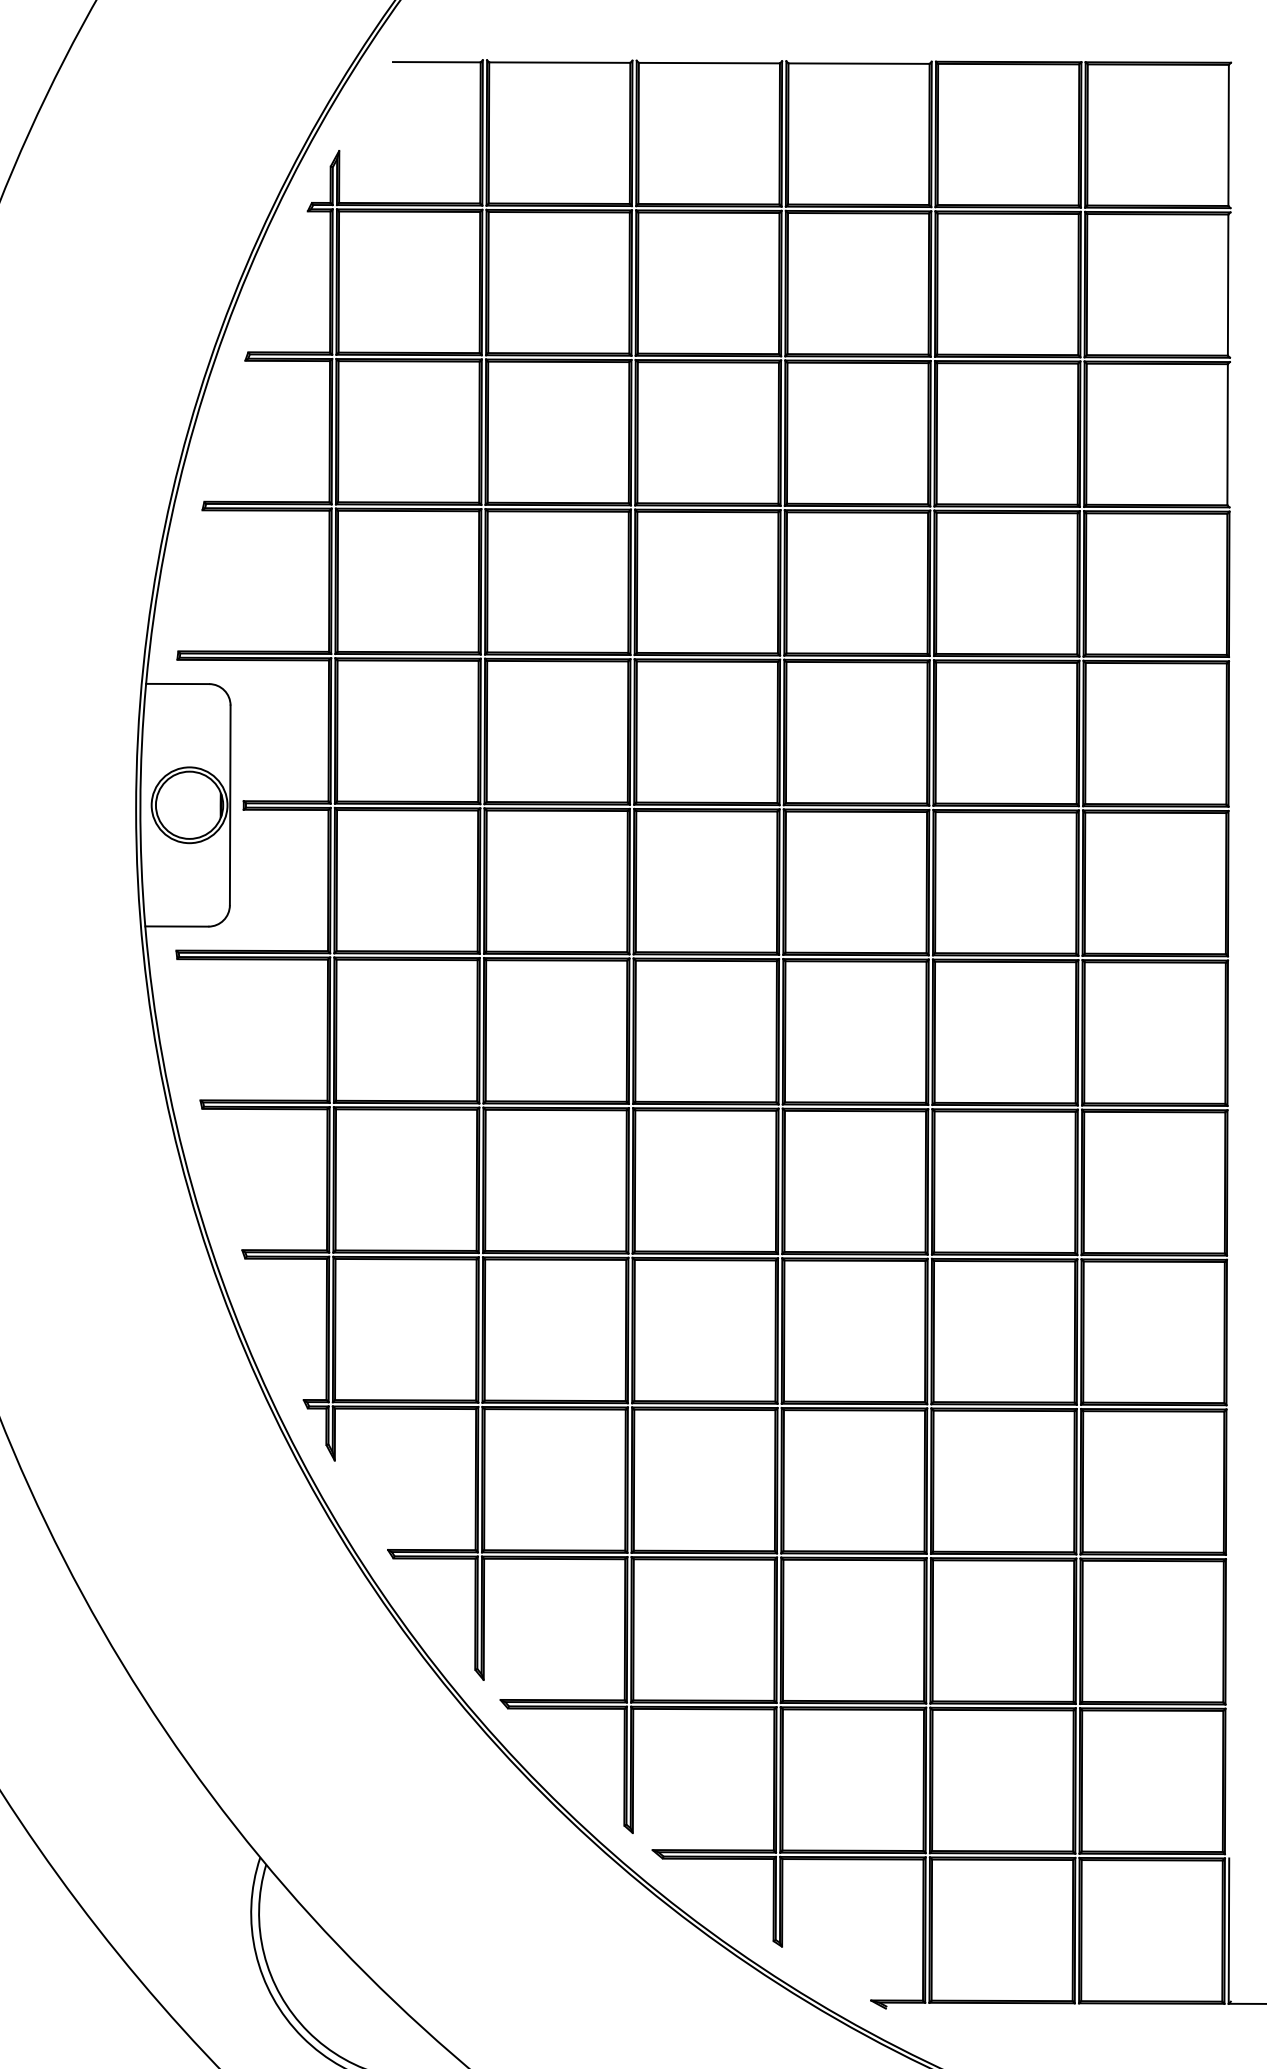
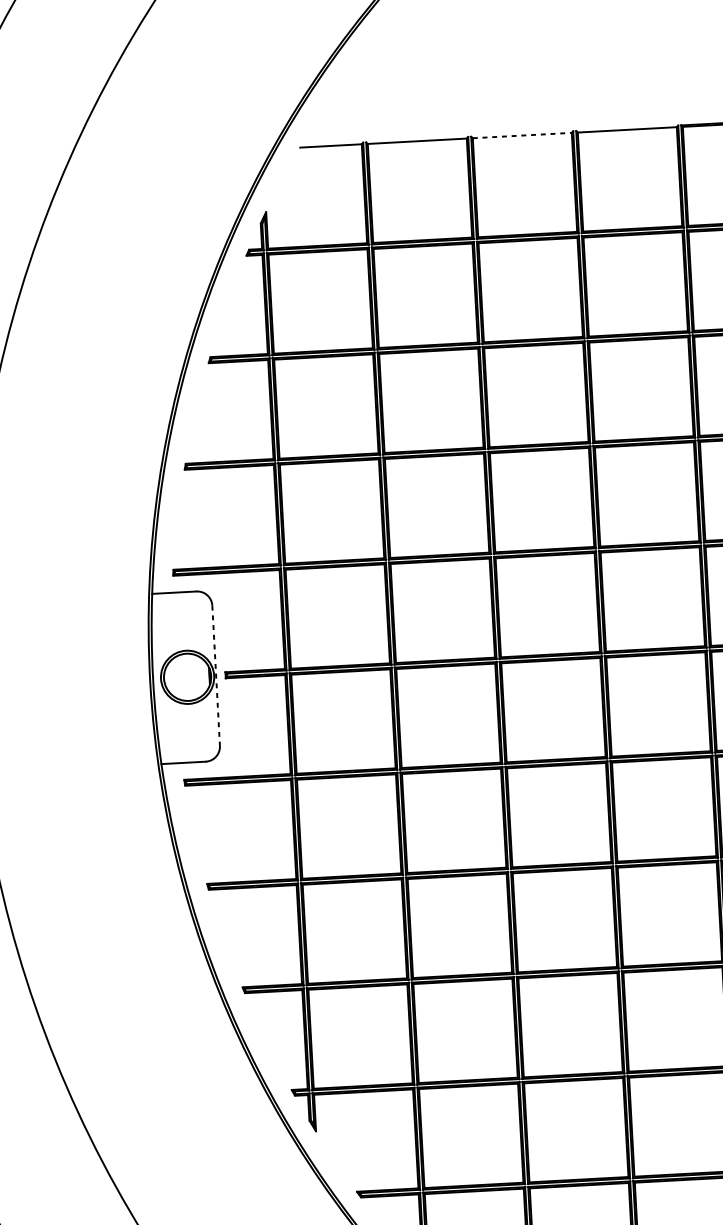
line: (709, 63) -> (522, 135), solid -> dashed
line: (230, 805) -> (216, 675), solid -> dashed

